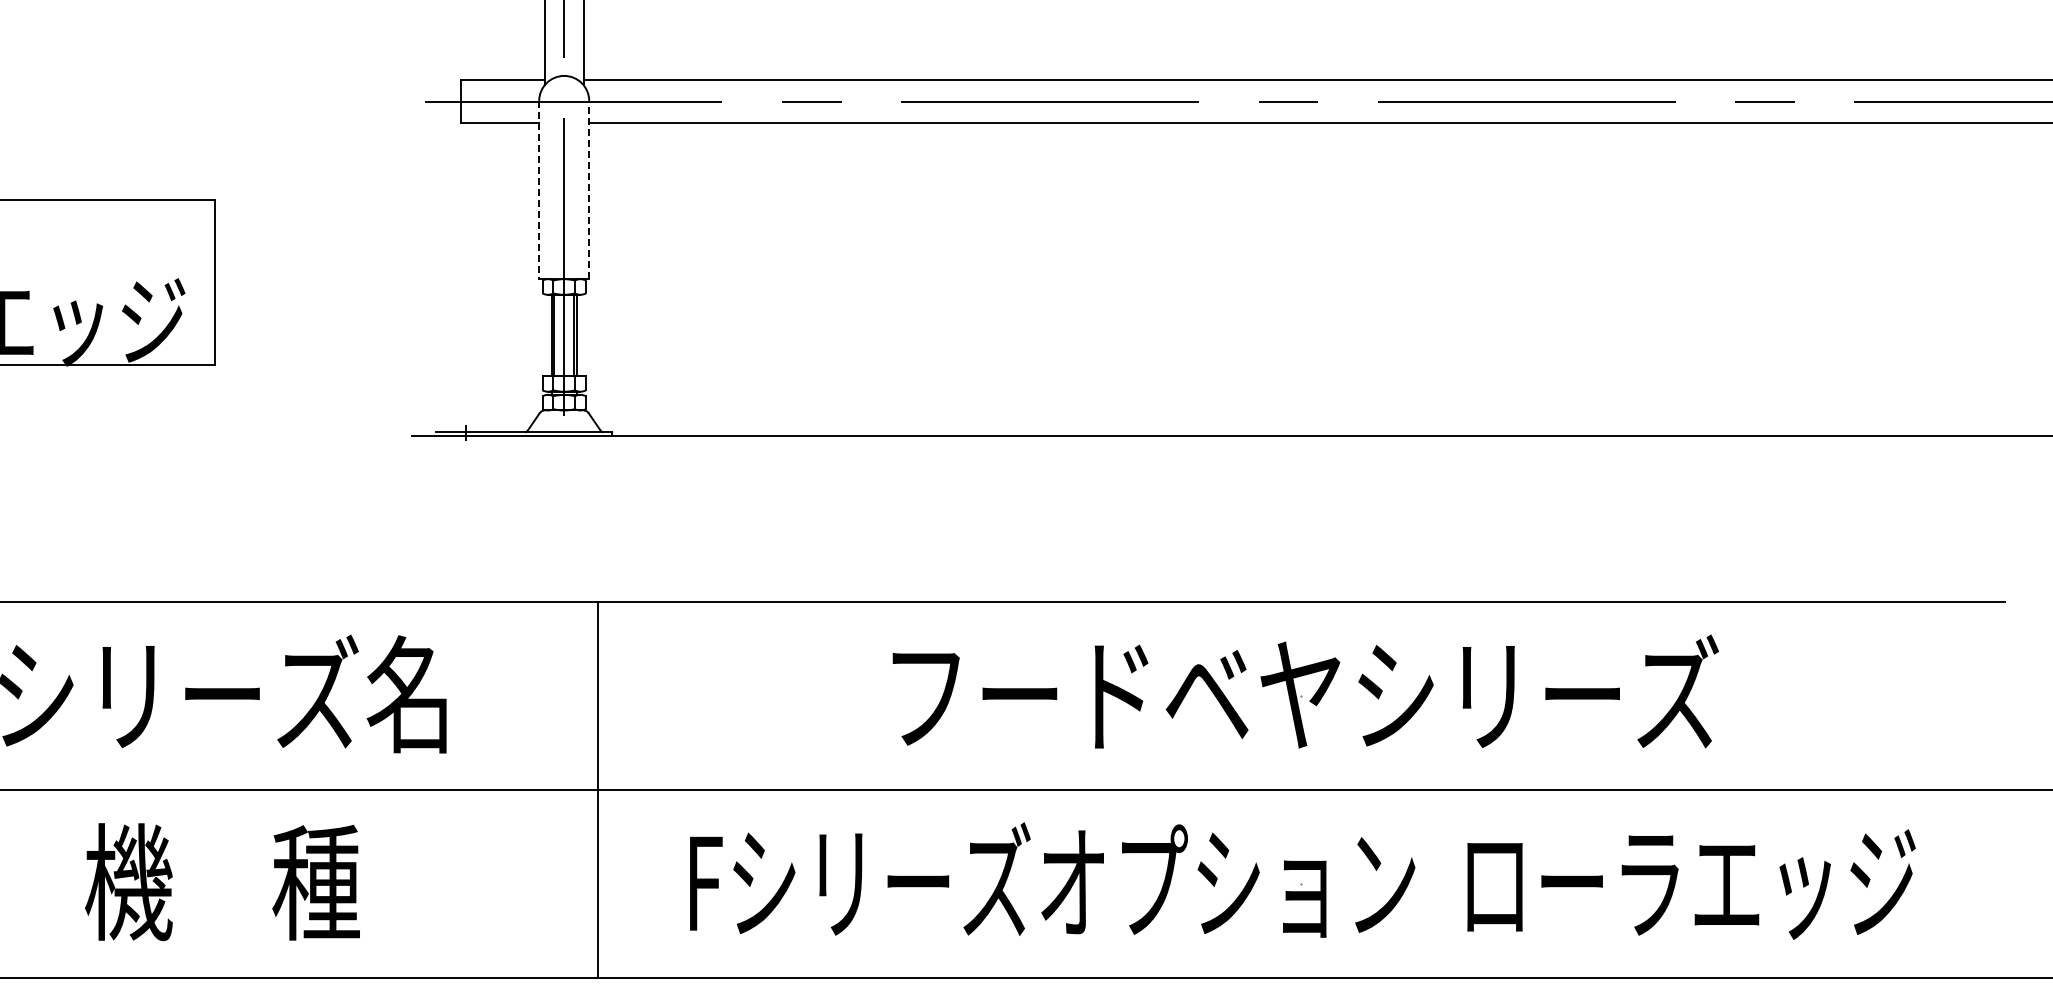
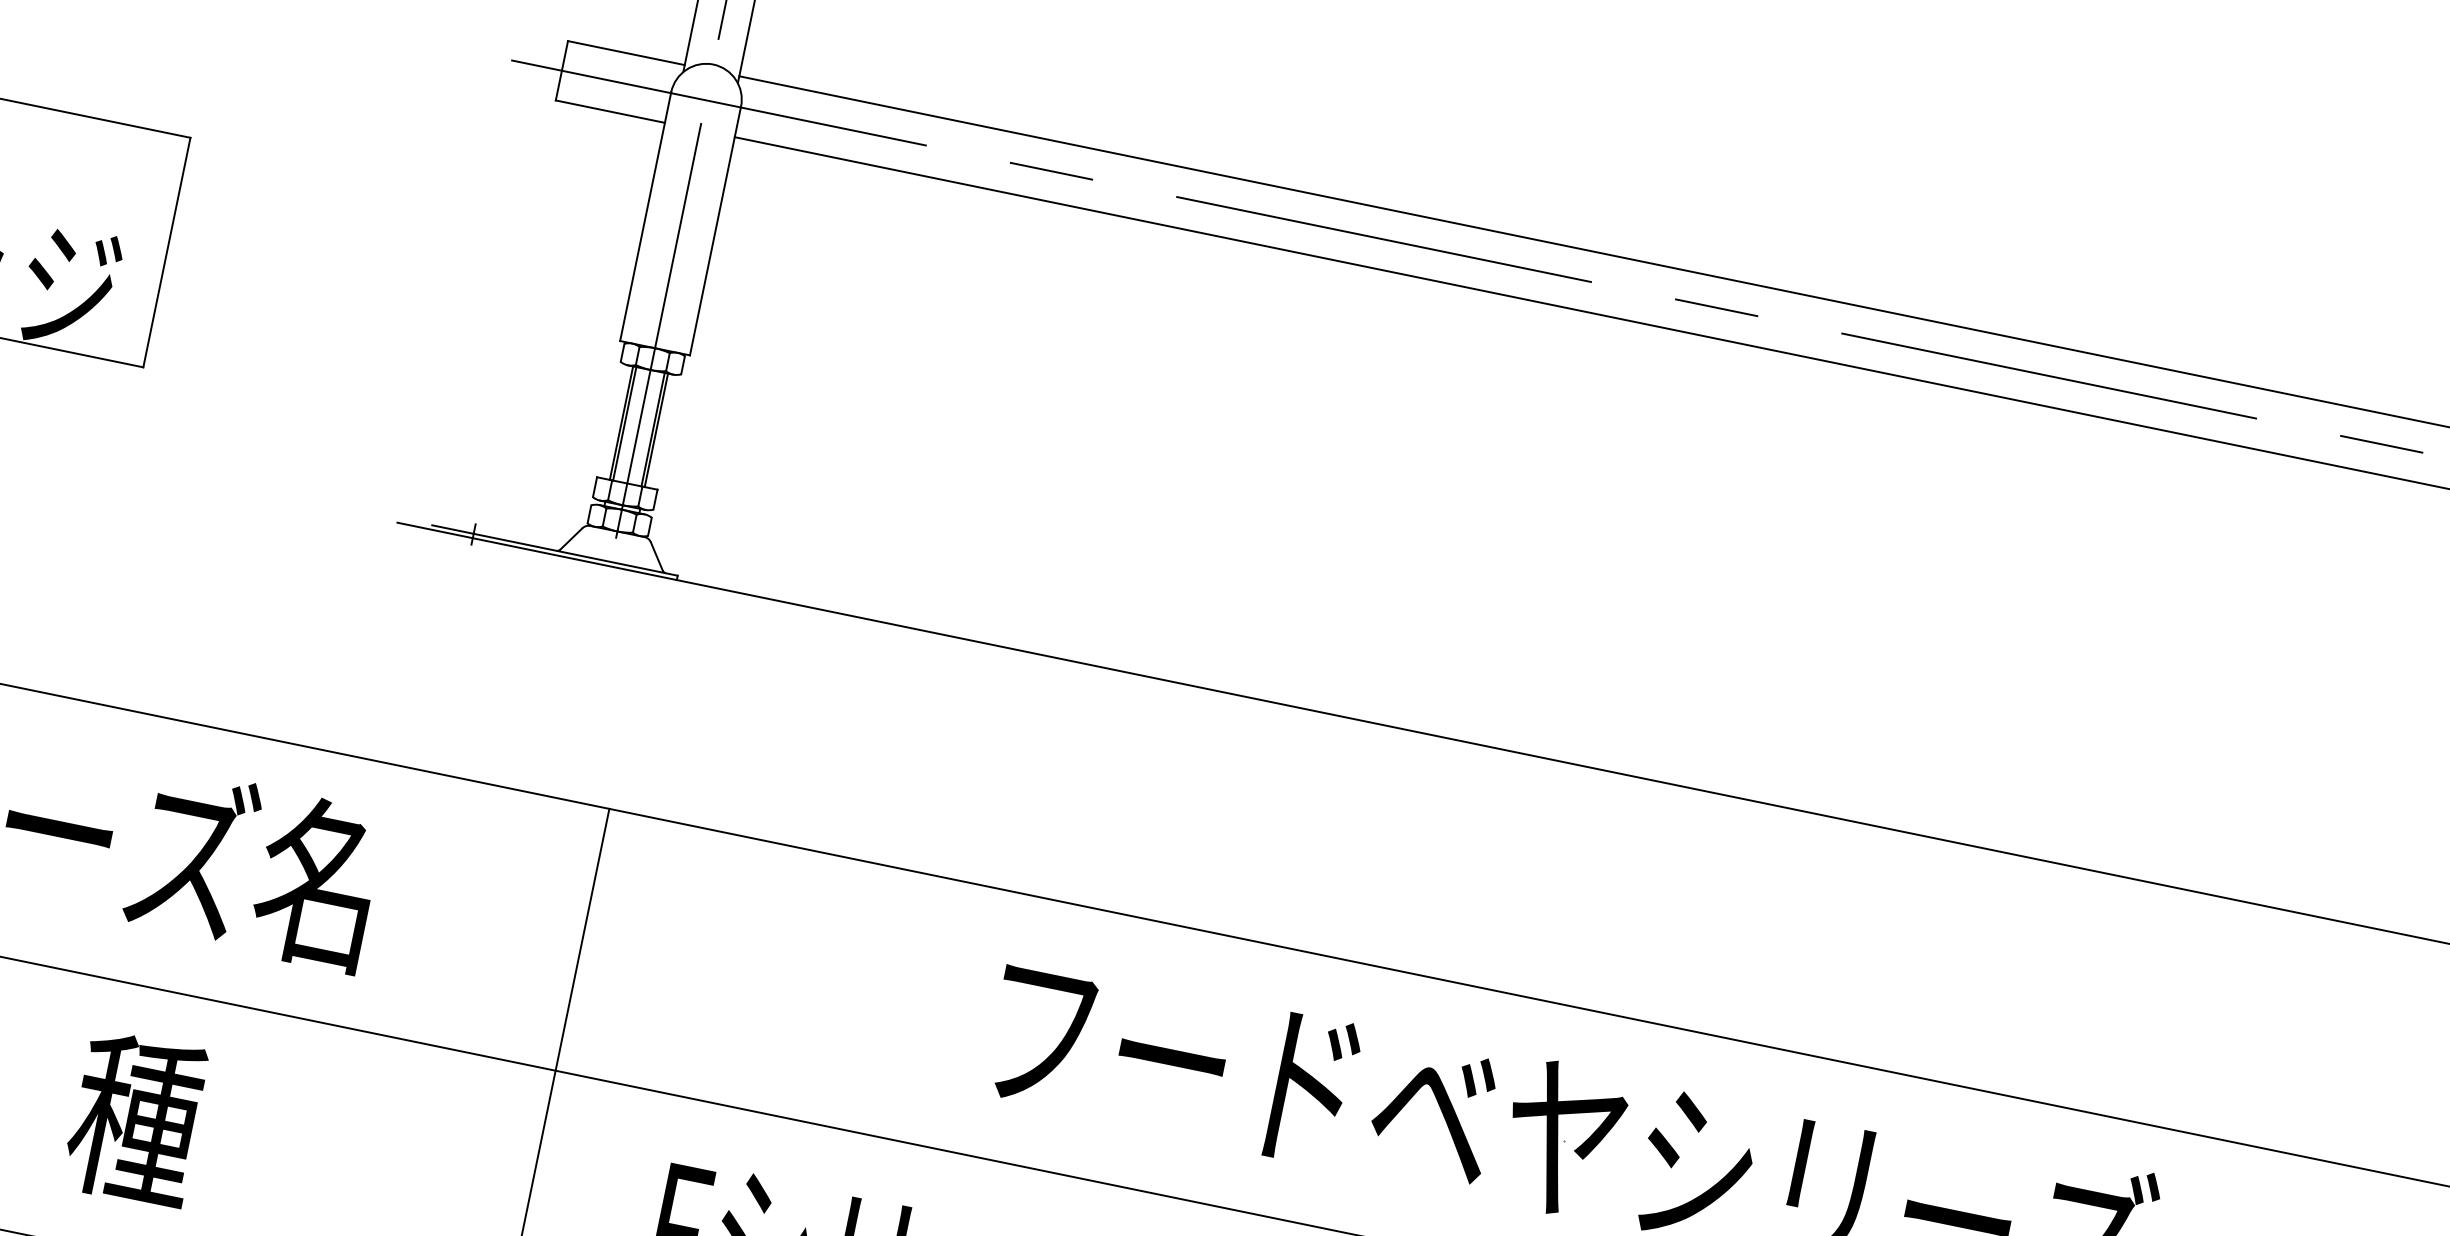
line: (589, 189) -> (716, 230), dashed -> solid
line: (539, 190) -> (645, 217), dashed -> solid

